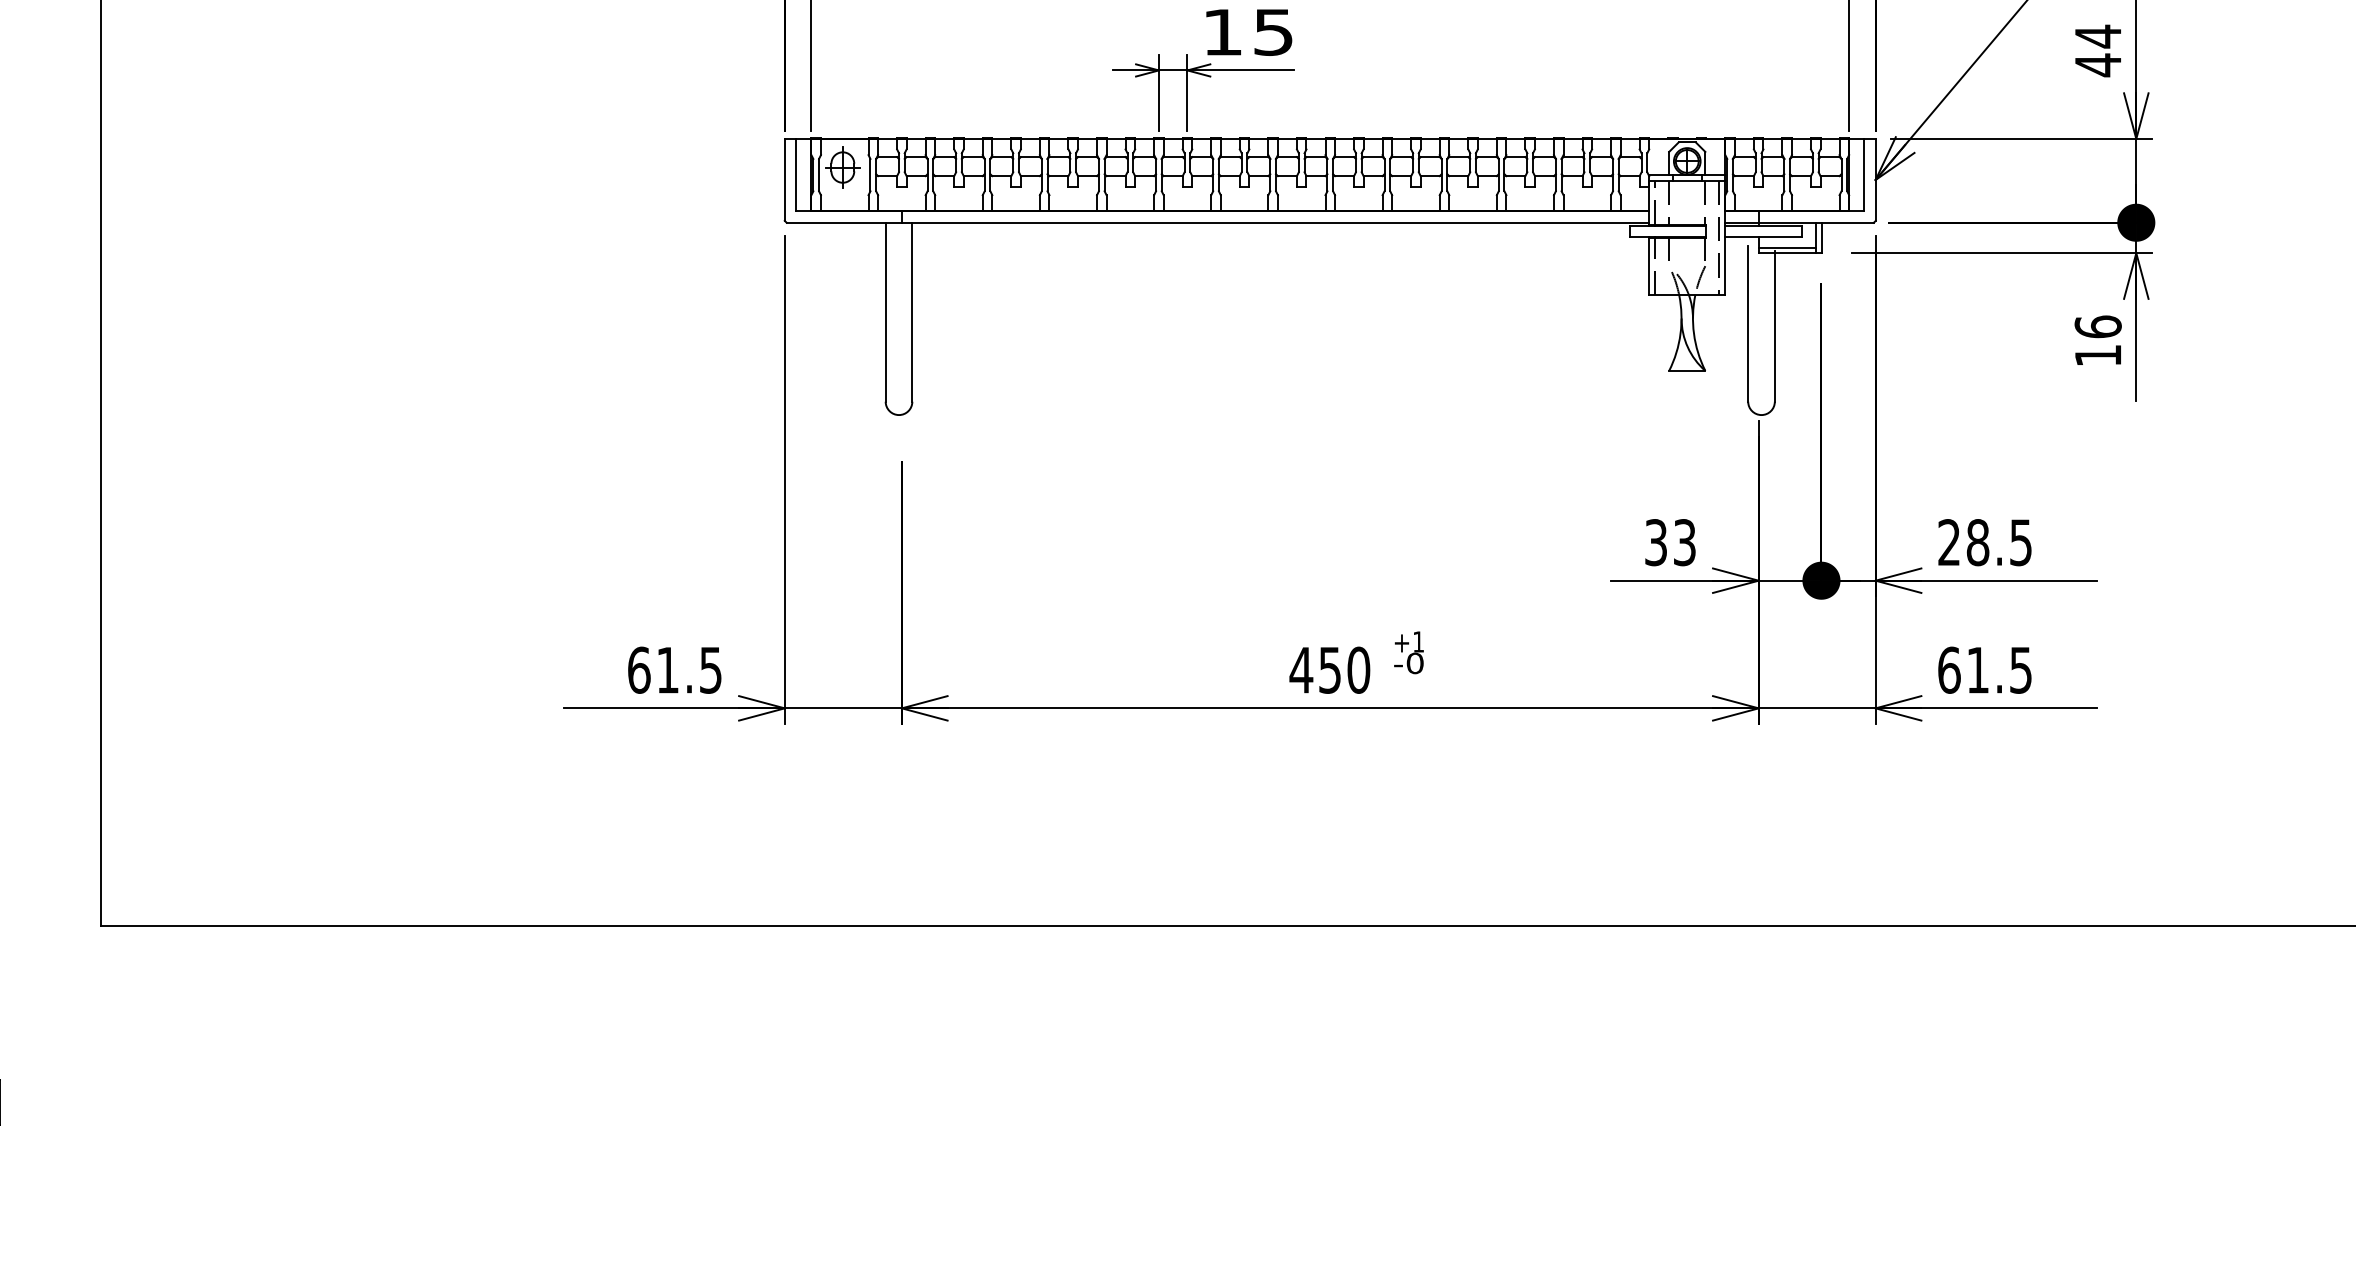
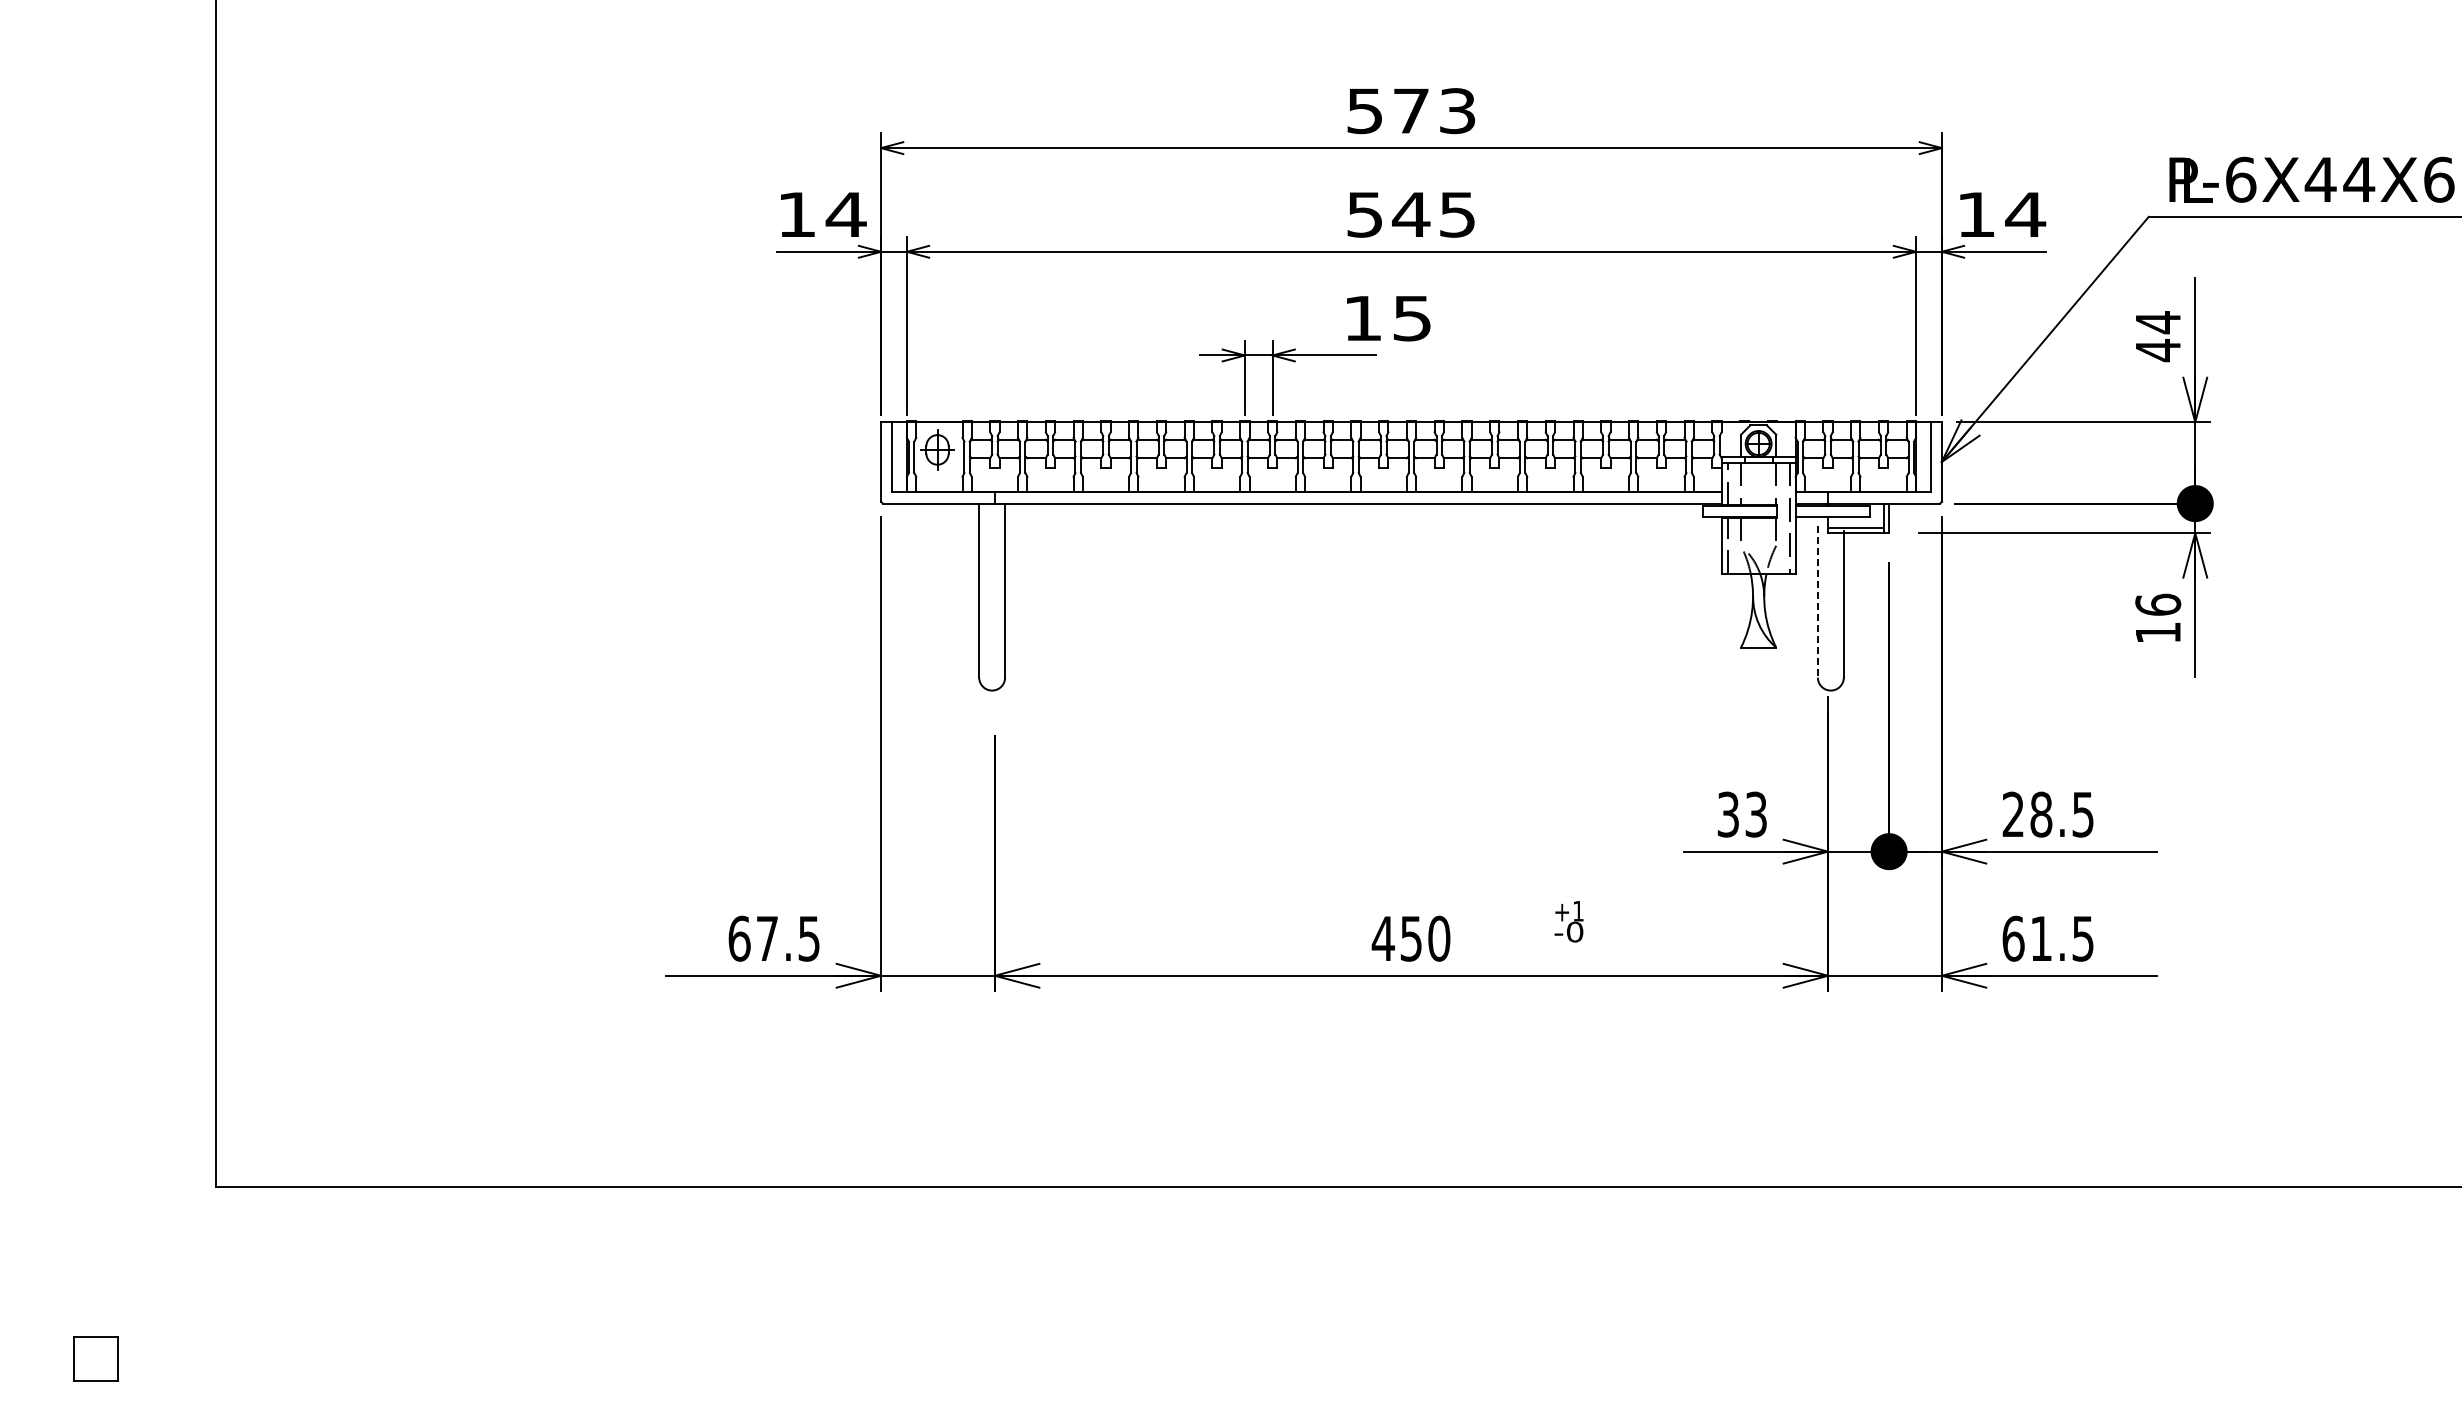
text: (1249, 32) -> (1388, 318), moved
line: (1747, 323) -> (1817, 601), solid -> dashed
text: (1408, 652) -> (1568, 921), moved
text: (667, 670) -> (767, 938), 61.5 -> 67.5

